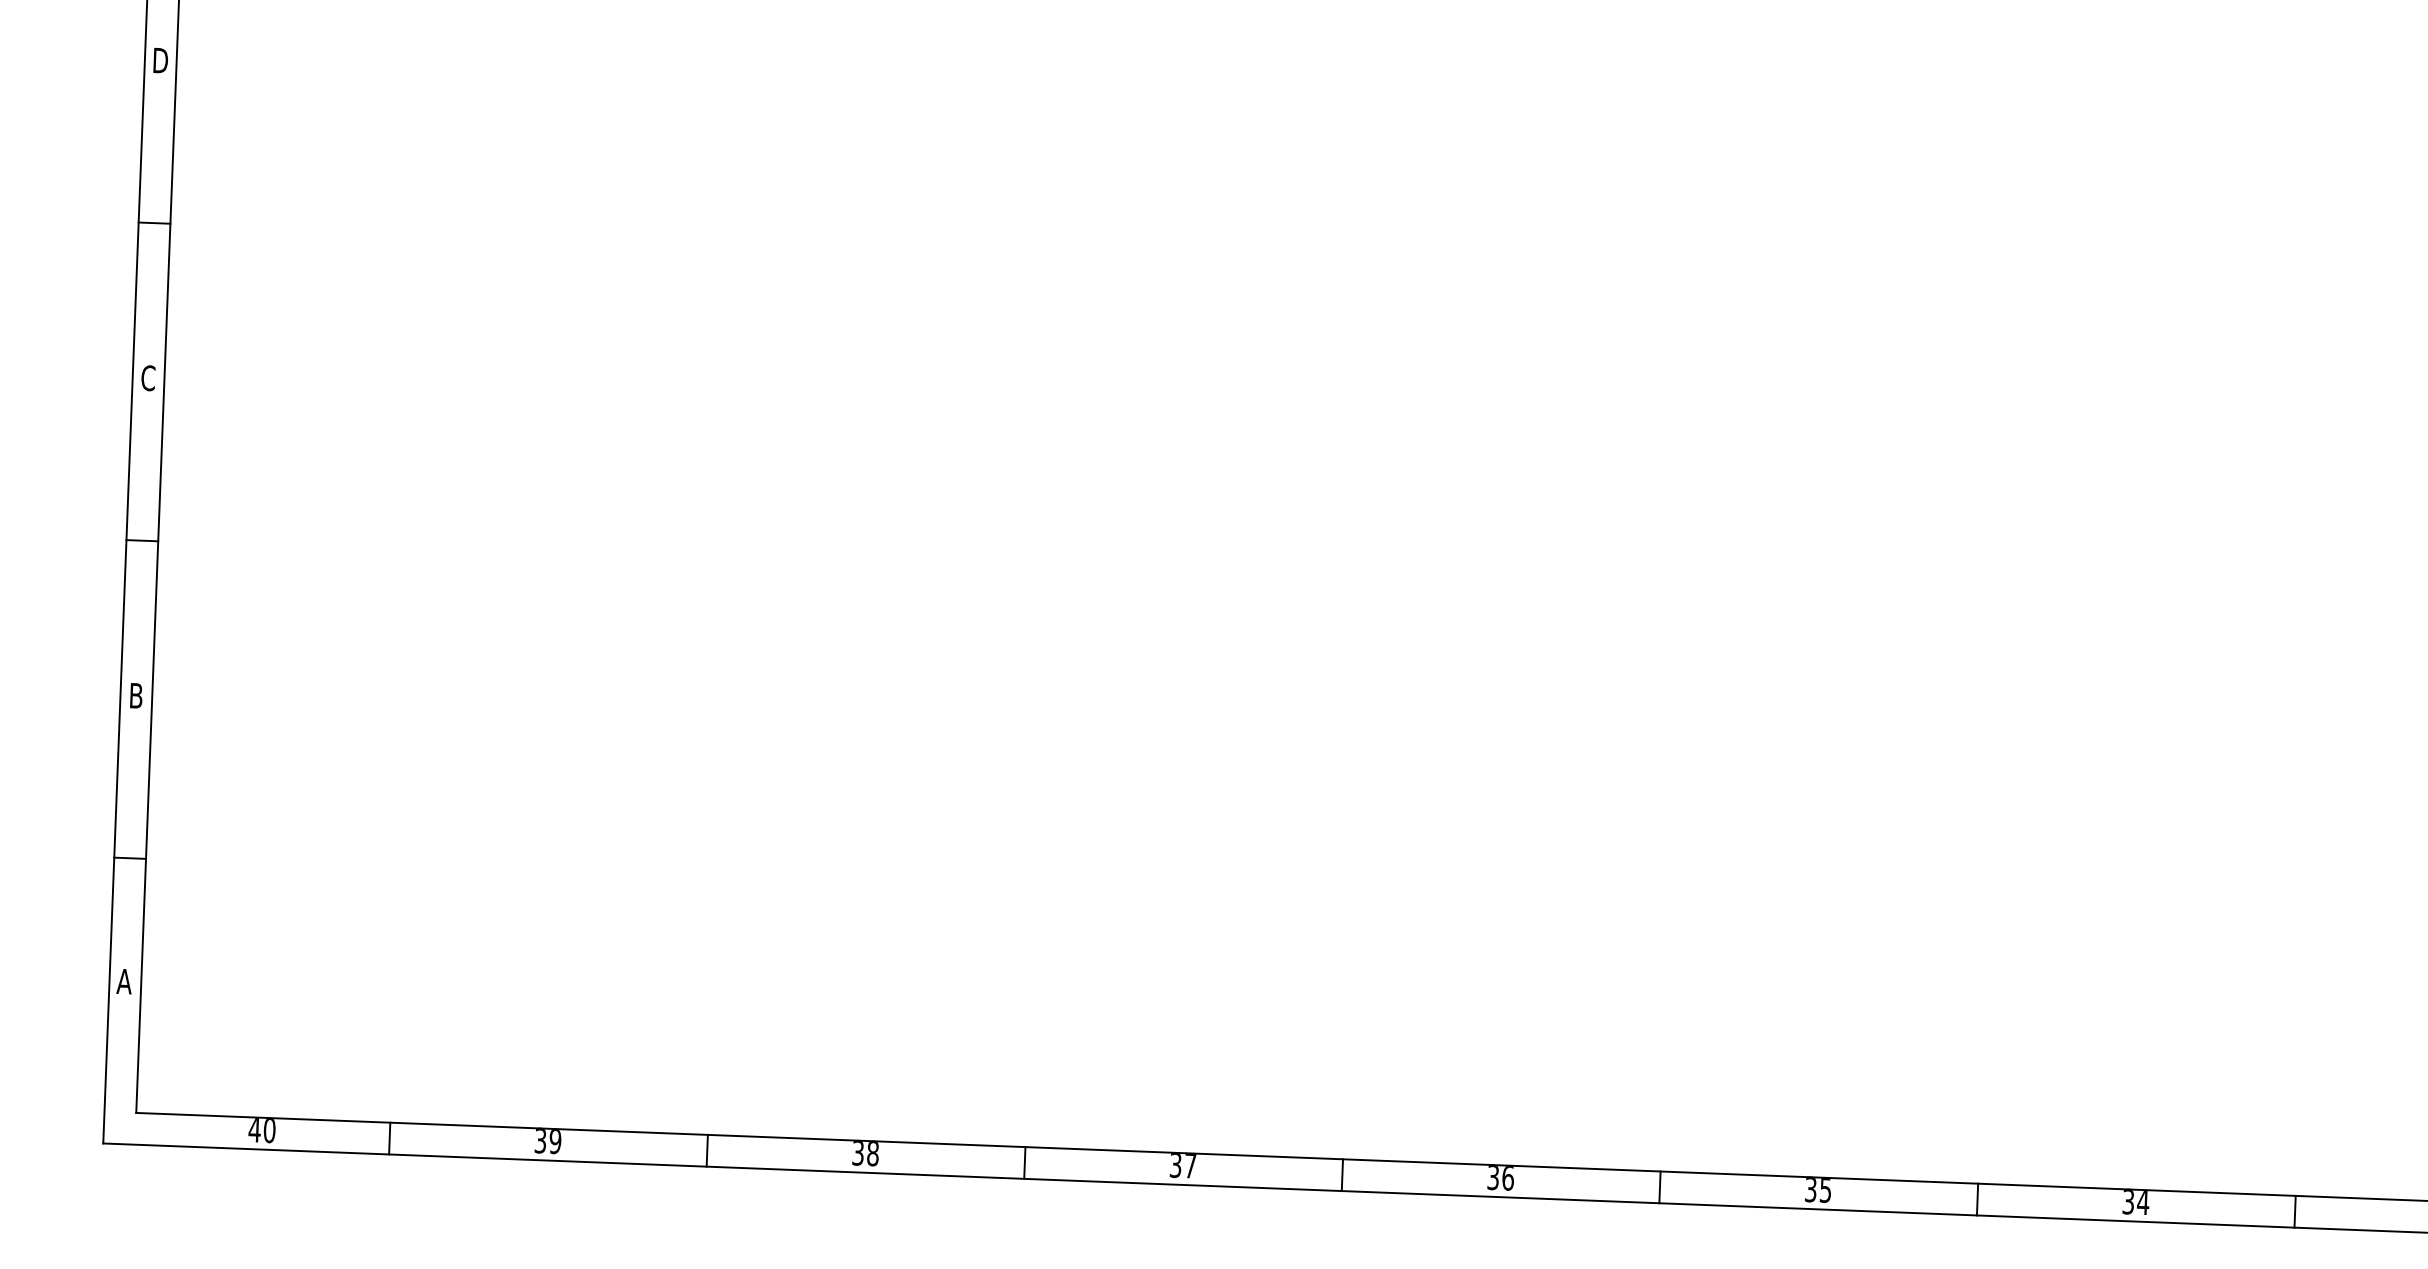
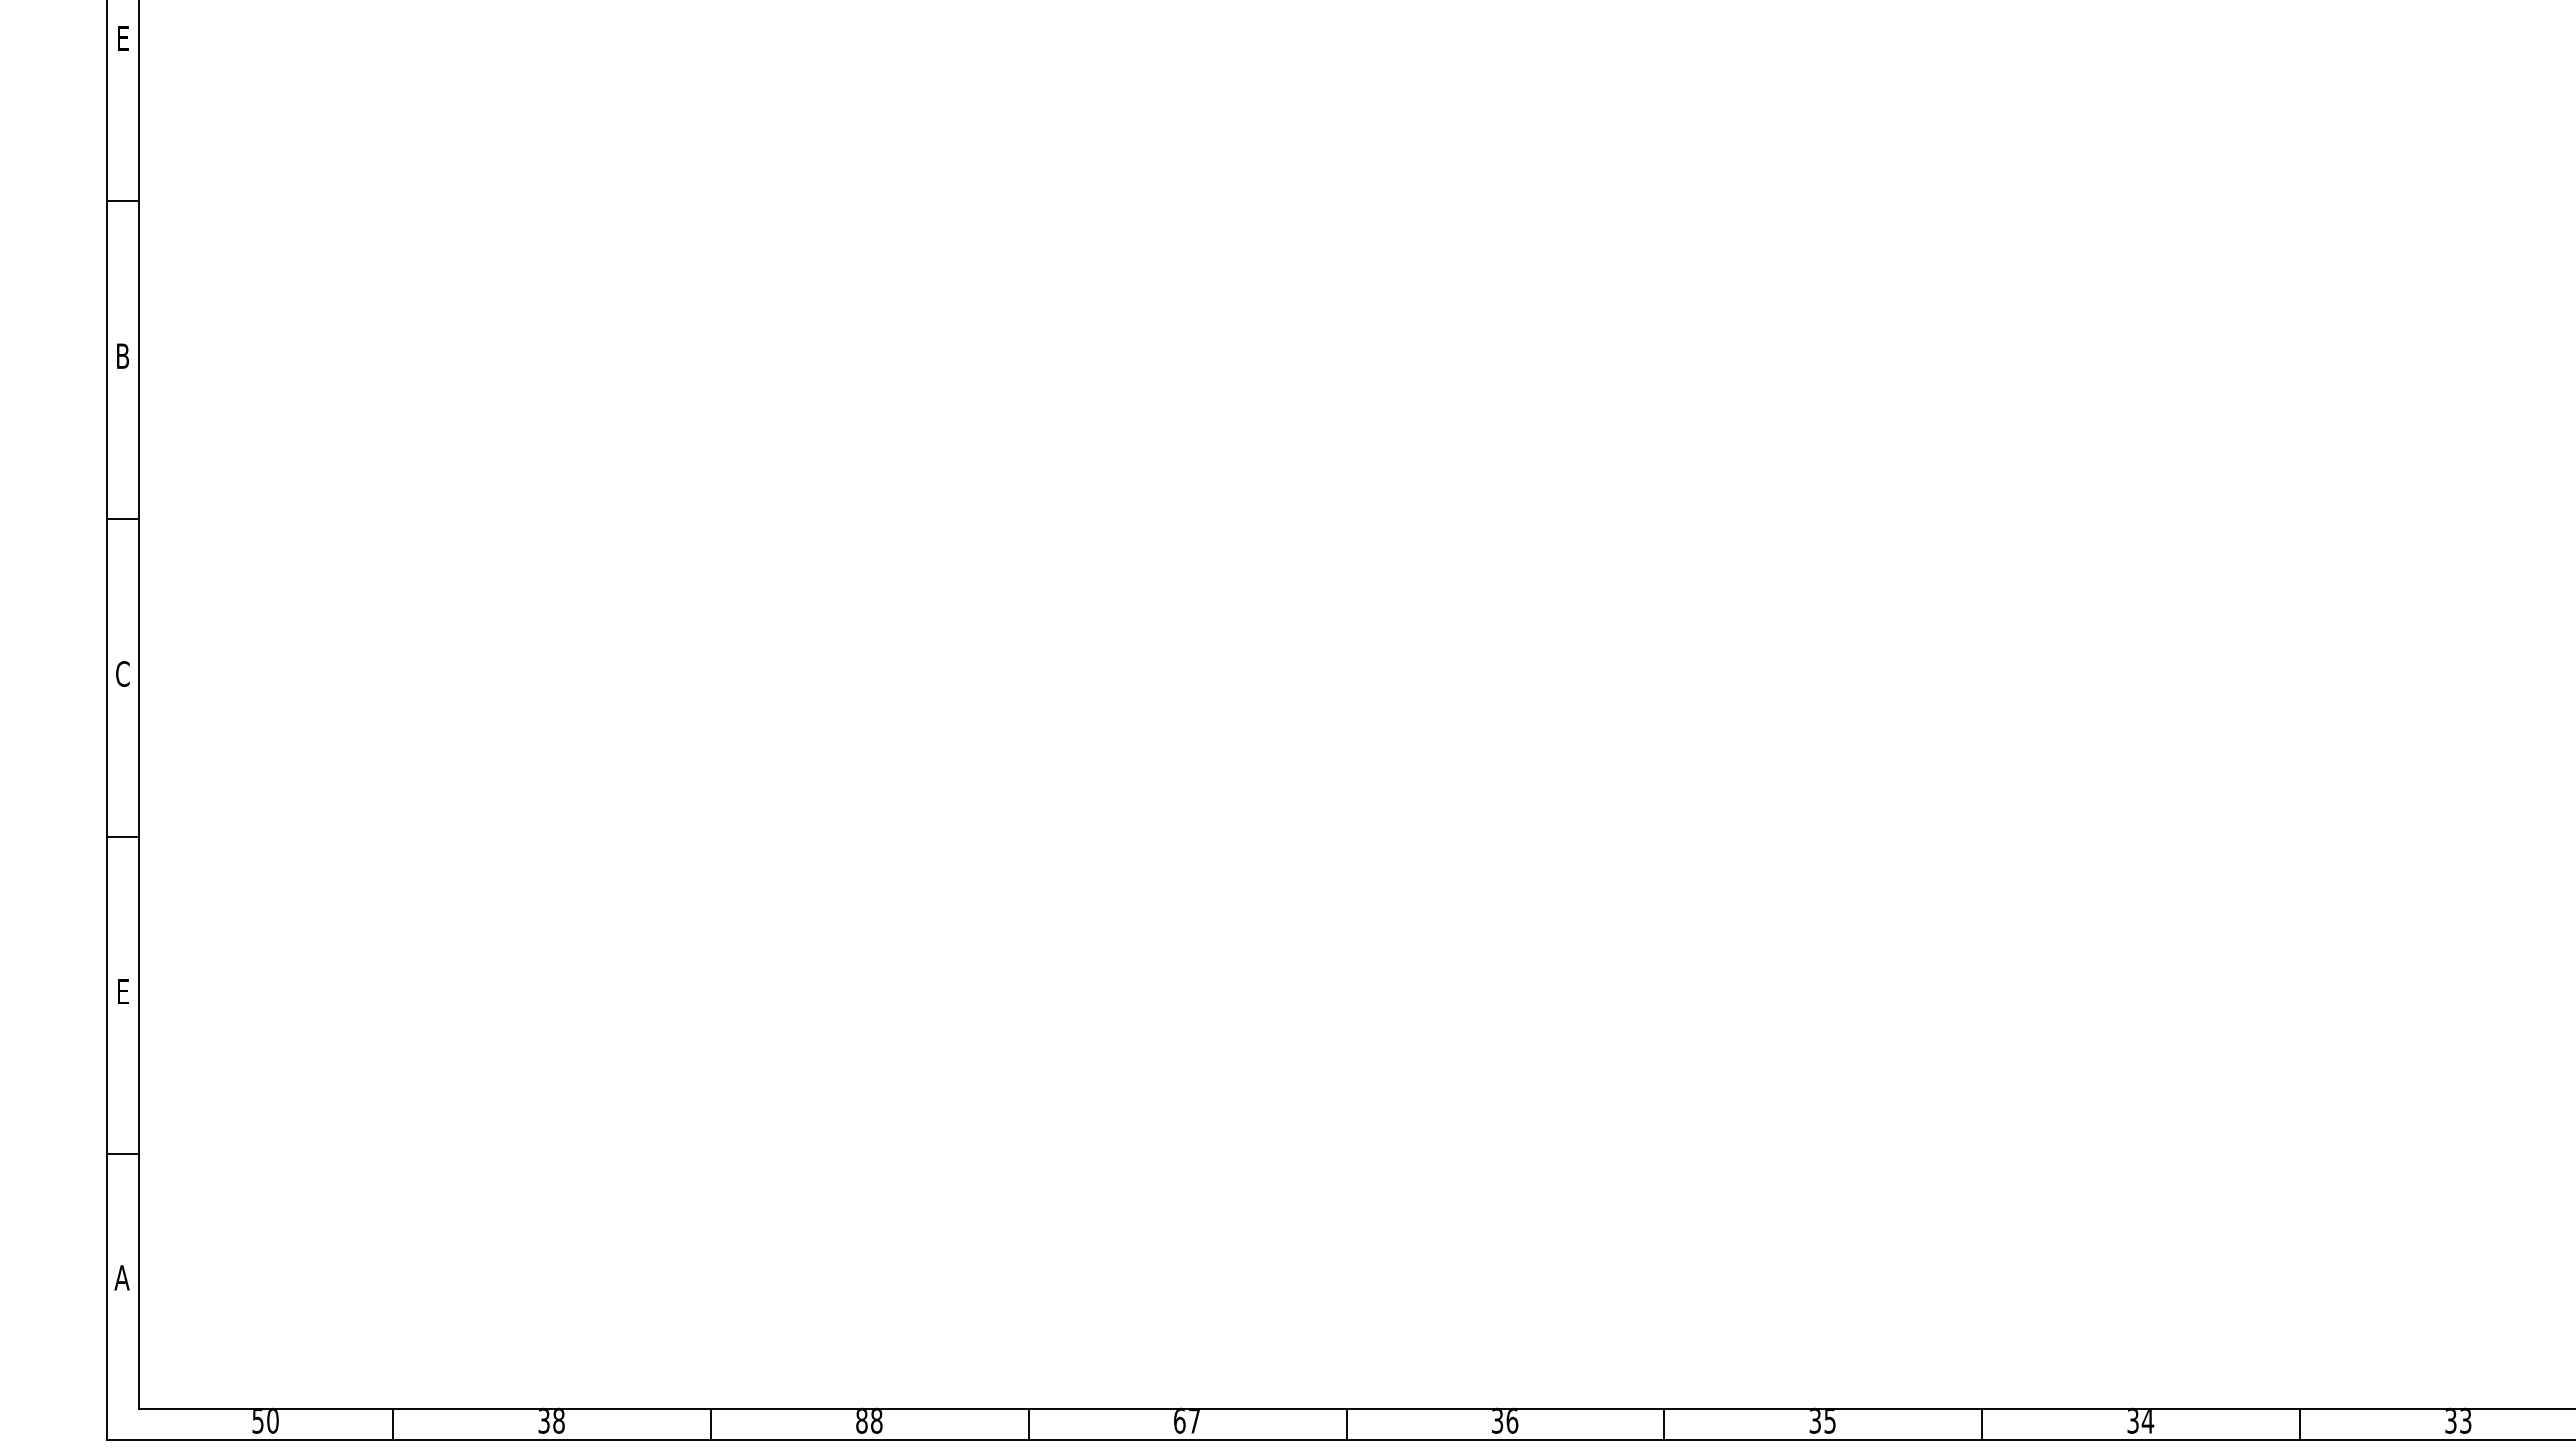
text: (161, 60) -> (123, 355), D -> B
text: (136, 695) -> (123, 991), B -> E
text: (254, 1130) -> (257, 1421), 40 -> 50
text: (554, 1141) -> (558, 1421), 39 -> 38
text: (857, 1152) -> (861, 1420), 38 -> 88
text: (1175, 1164) -> (1179, 1420), 37 -> 67

